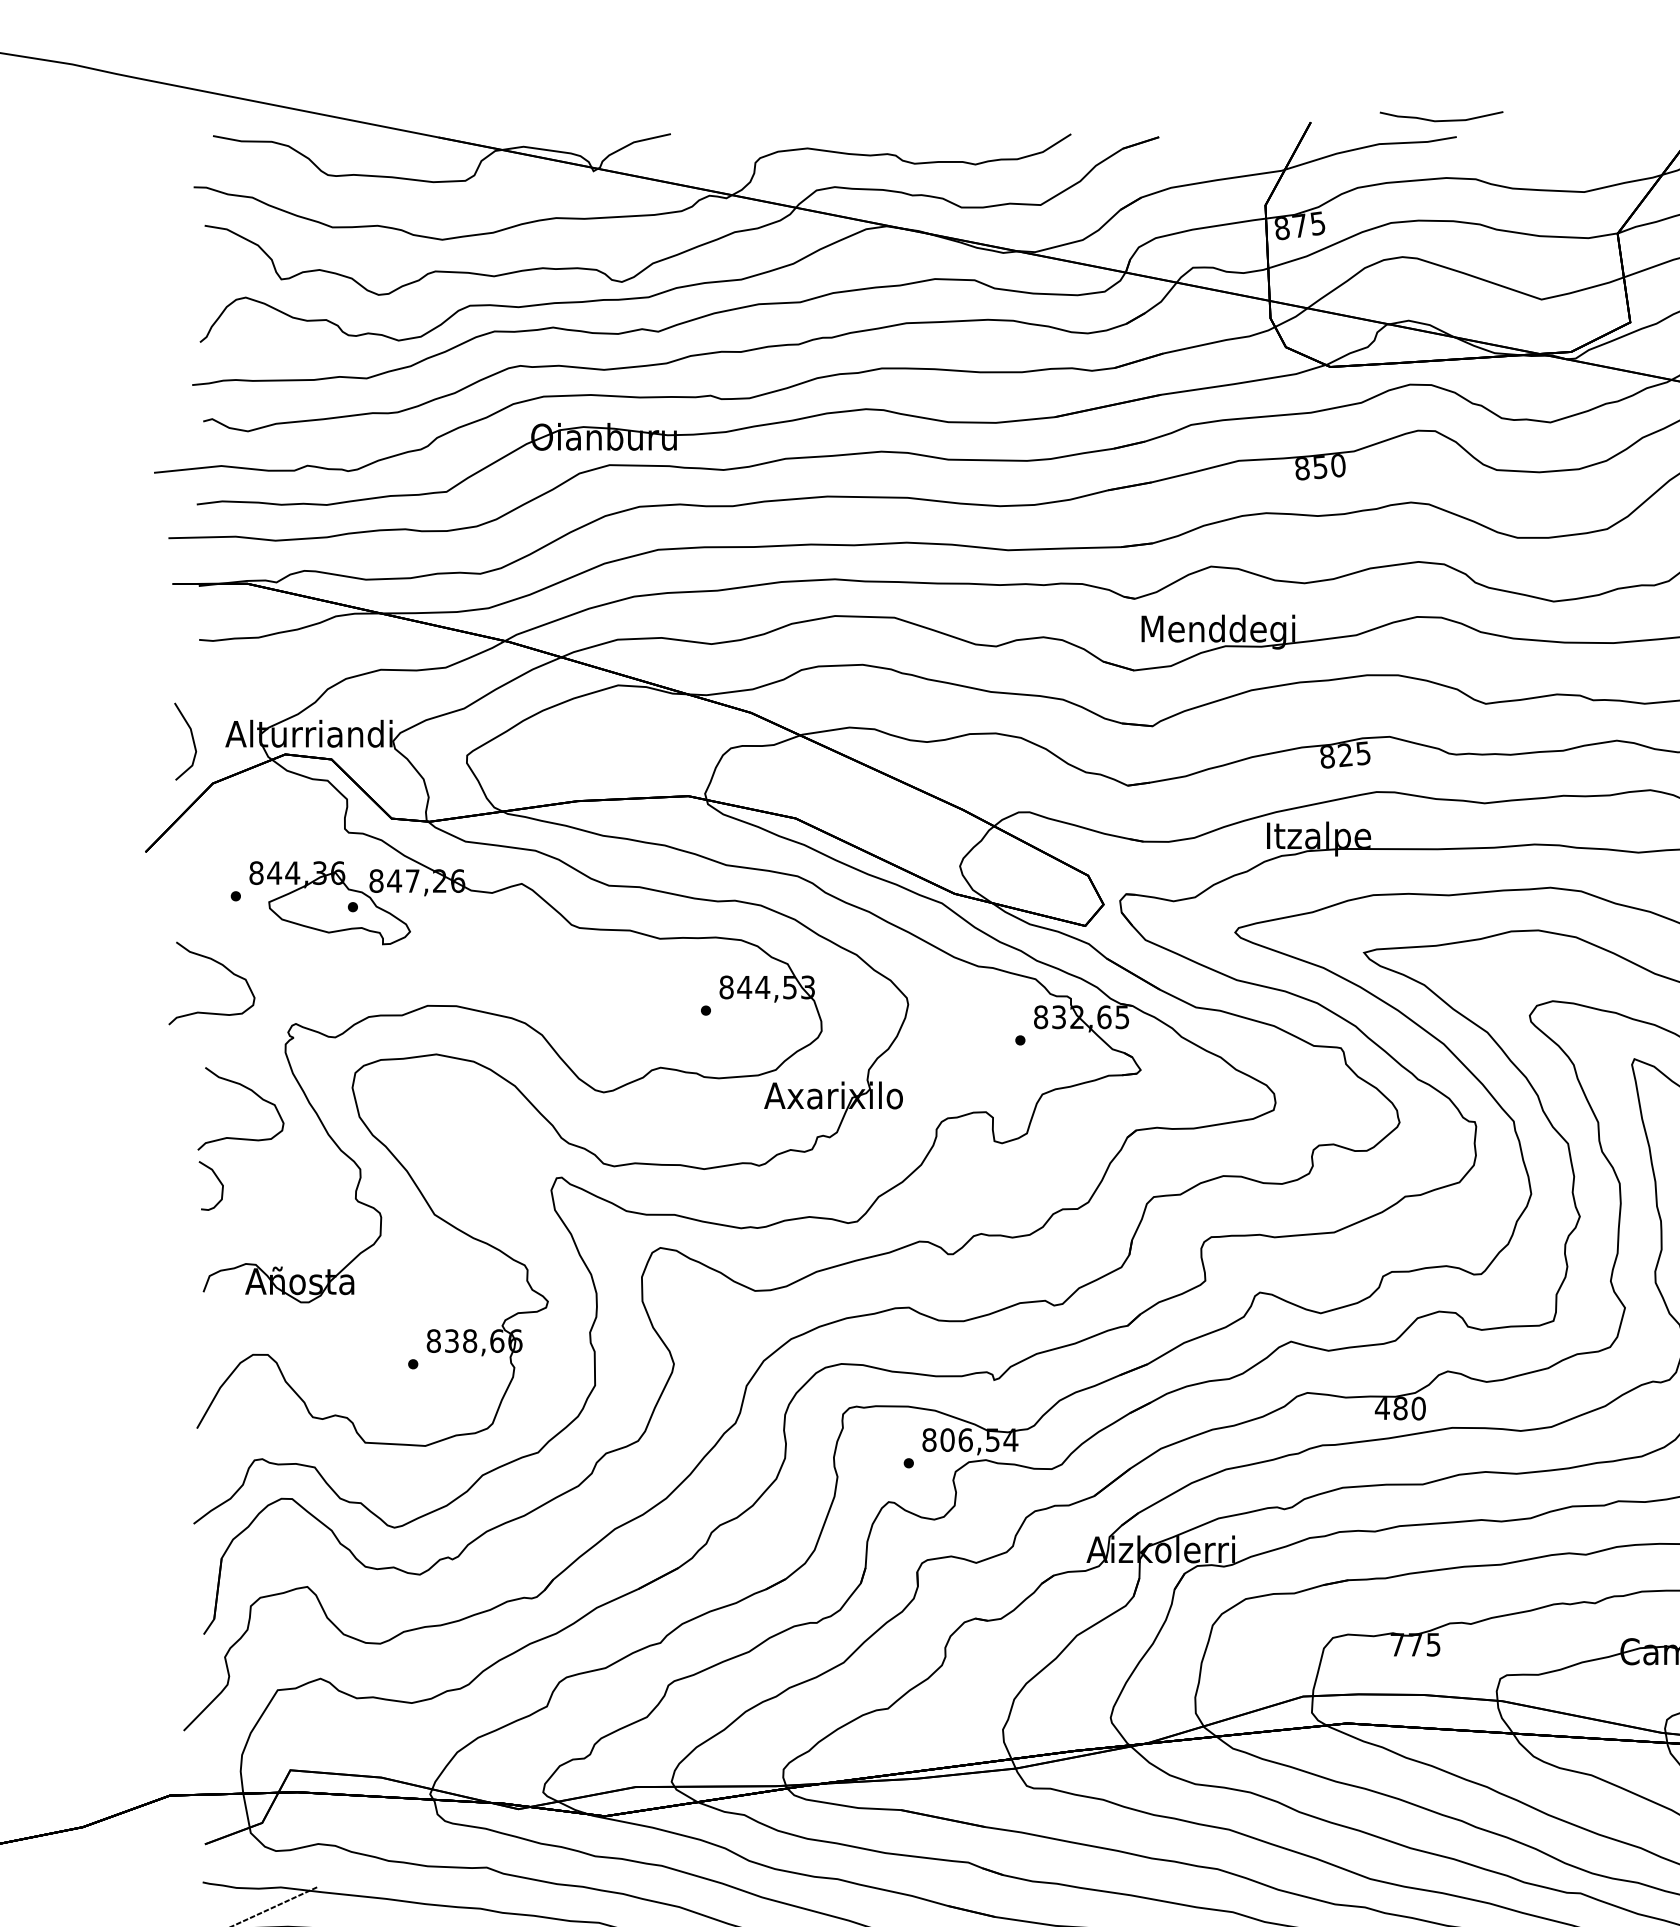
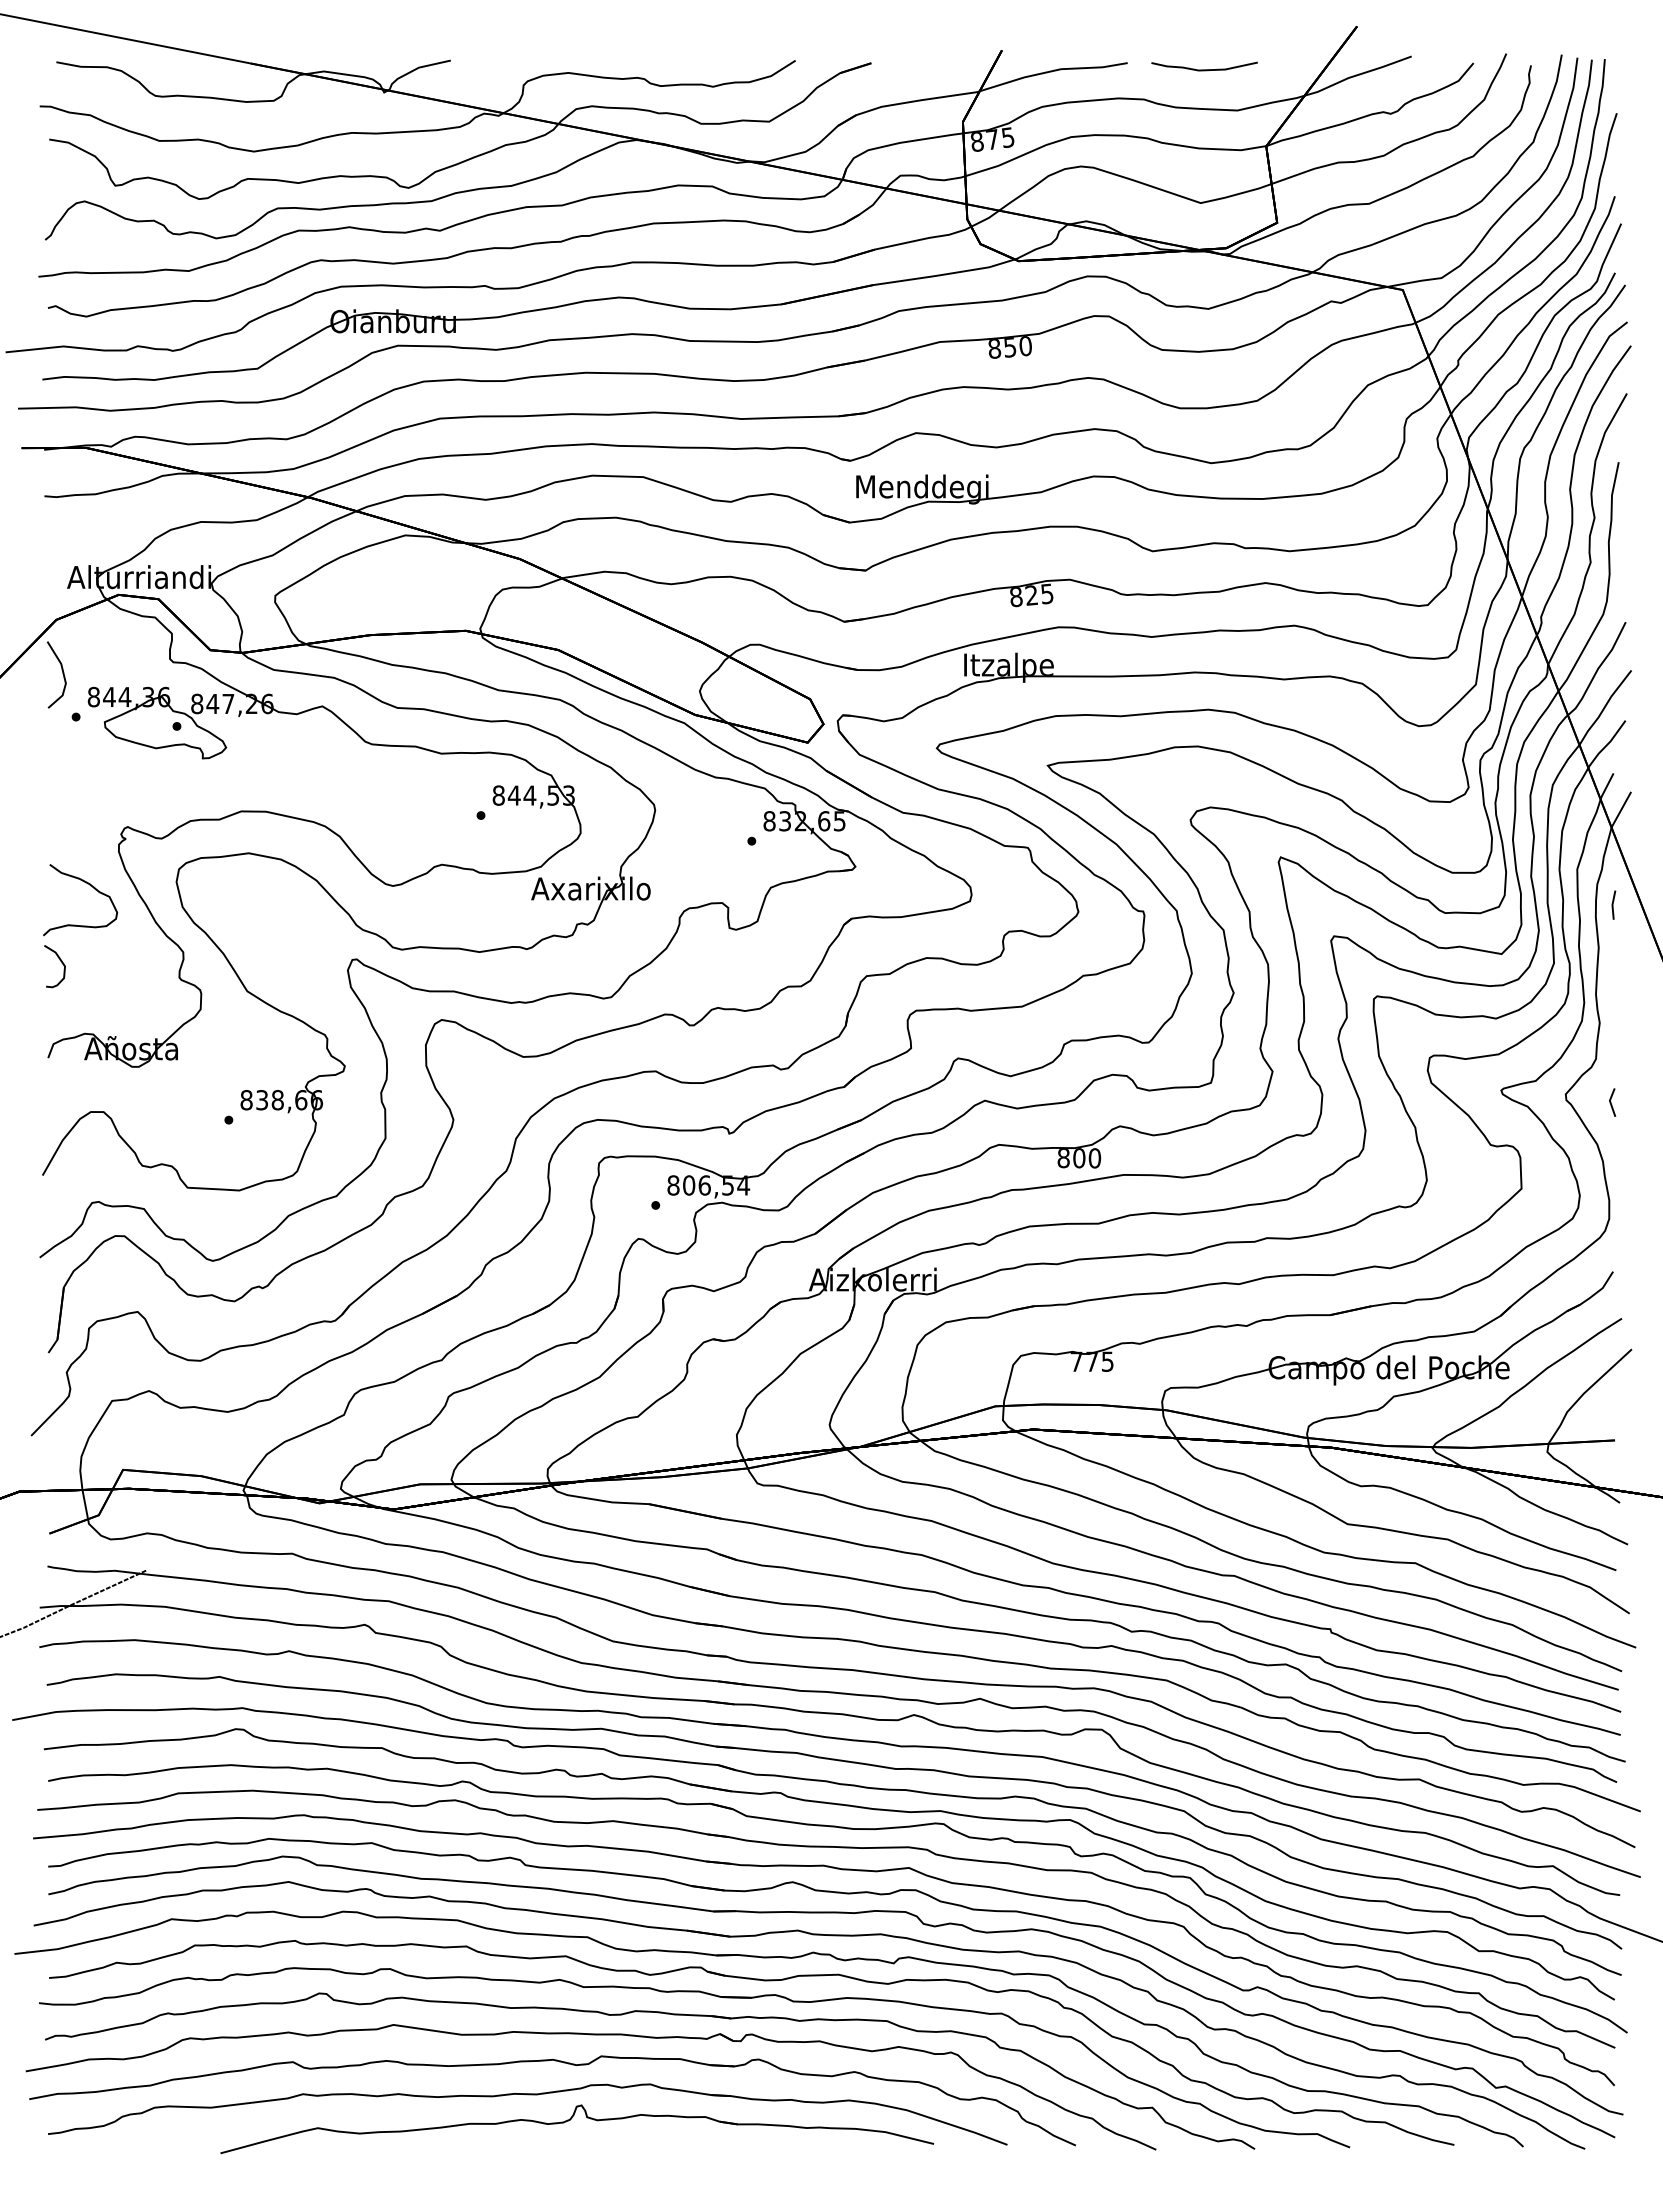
curve: (1441, 120) -> (1204, 69), moved
line: (192, 741) -> (62, 674), moved
curve: (223, 967) -> (65, 778), removed
text: (1391, 1408) -> (1071, 1158), 480 -> 800

